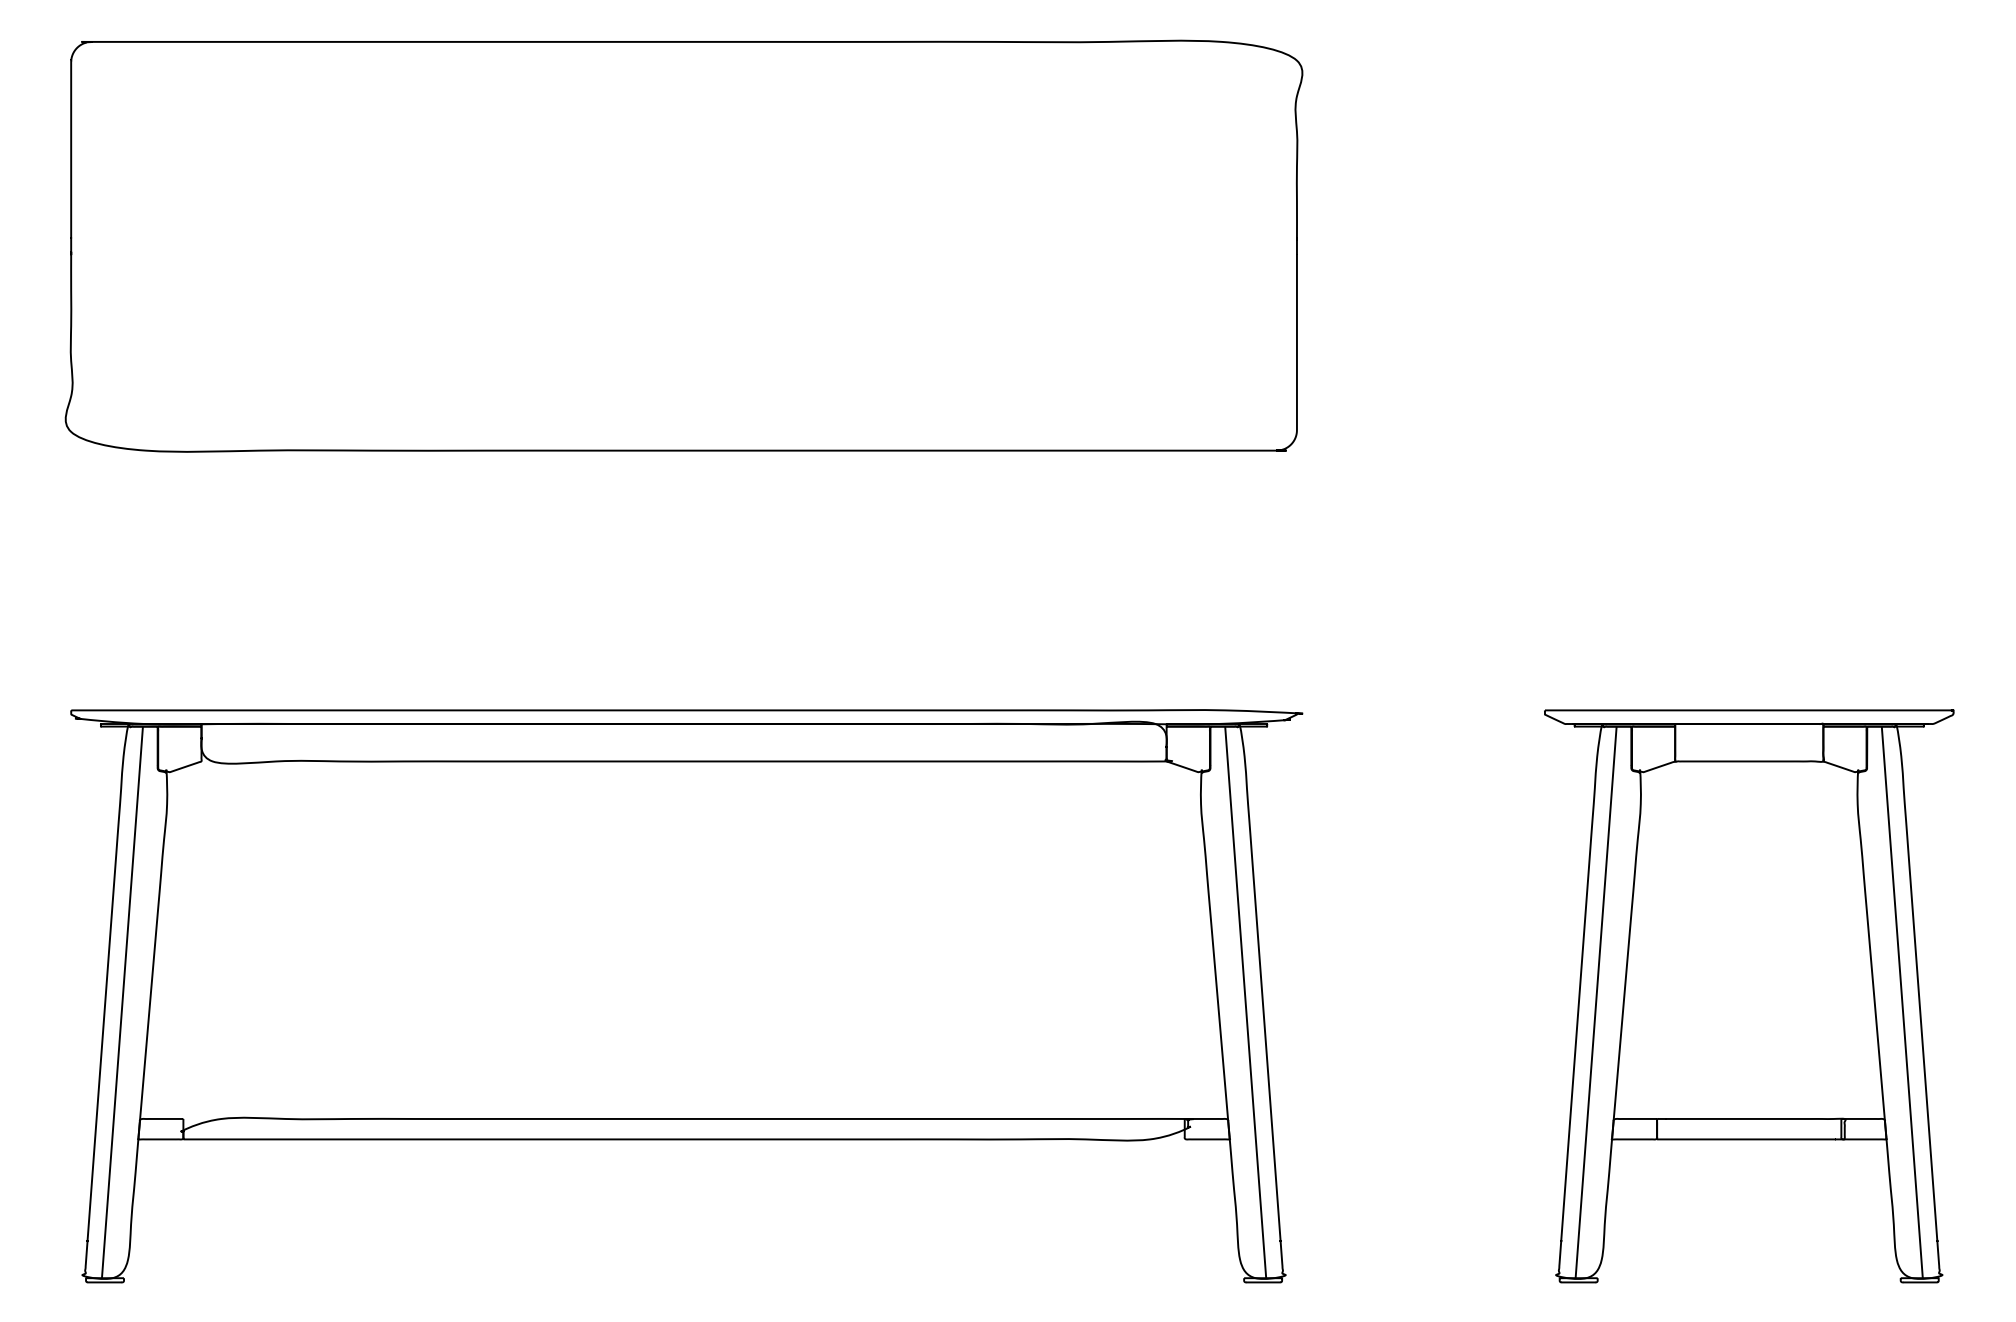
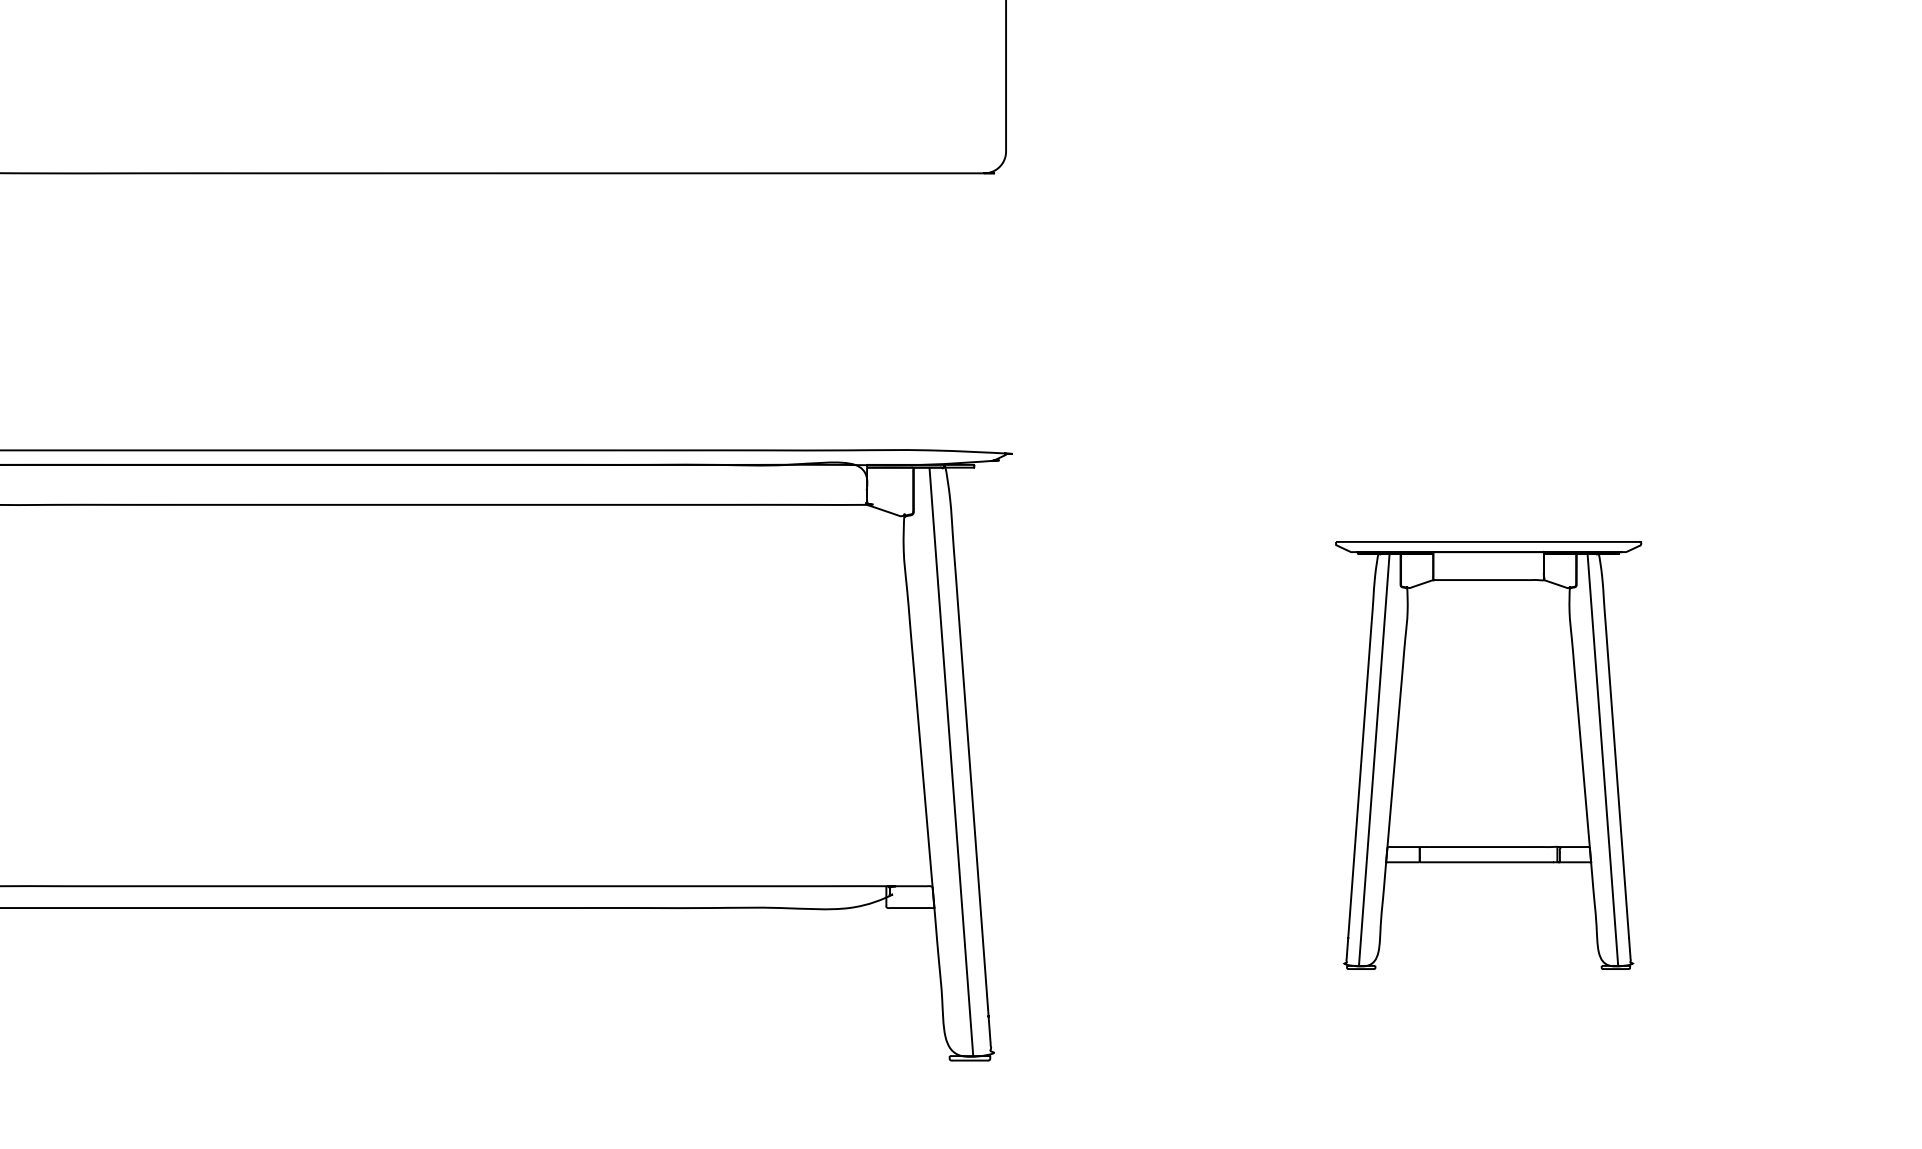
part: (1749, 996) -> (1488, 755), size x0.7

